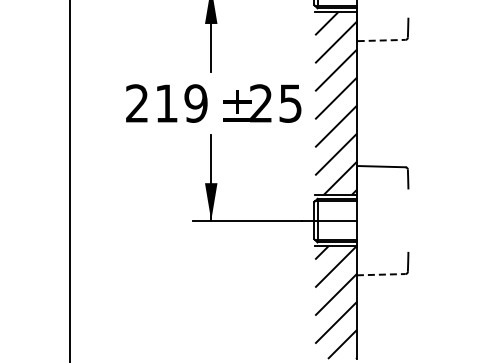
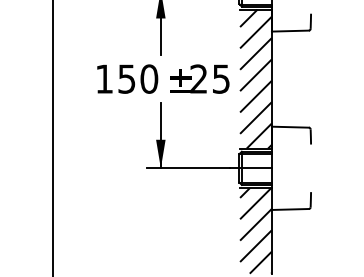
line: (381, 40) -> (290, 31), dashed -> solid
text: (166, 103) -> (126, 79), 219 -> 150
line: (381, 274) -> (290, 209), dashed -> solid

